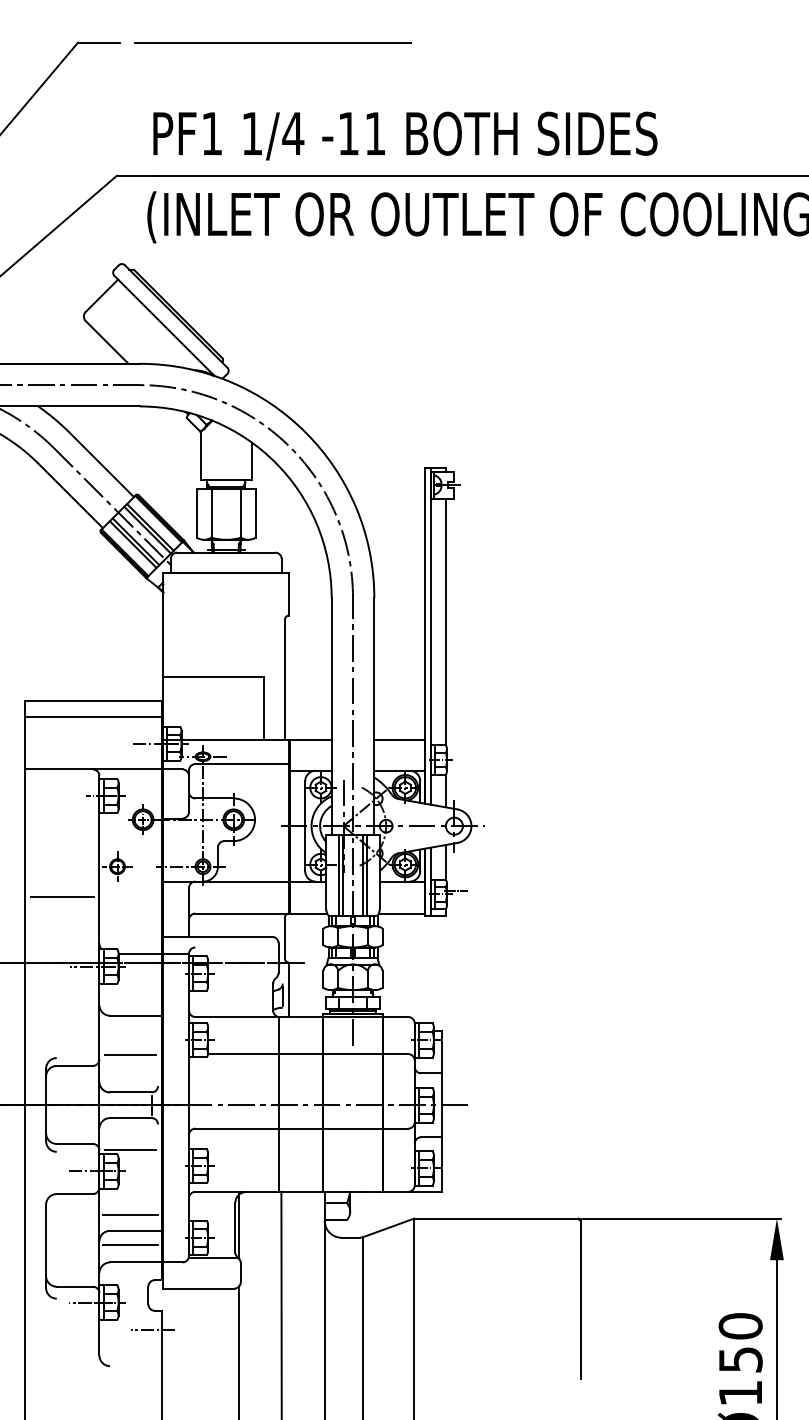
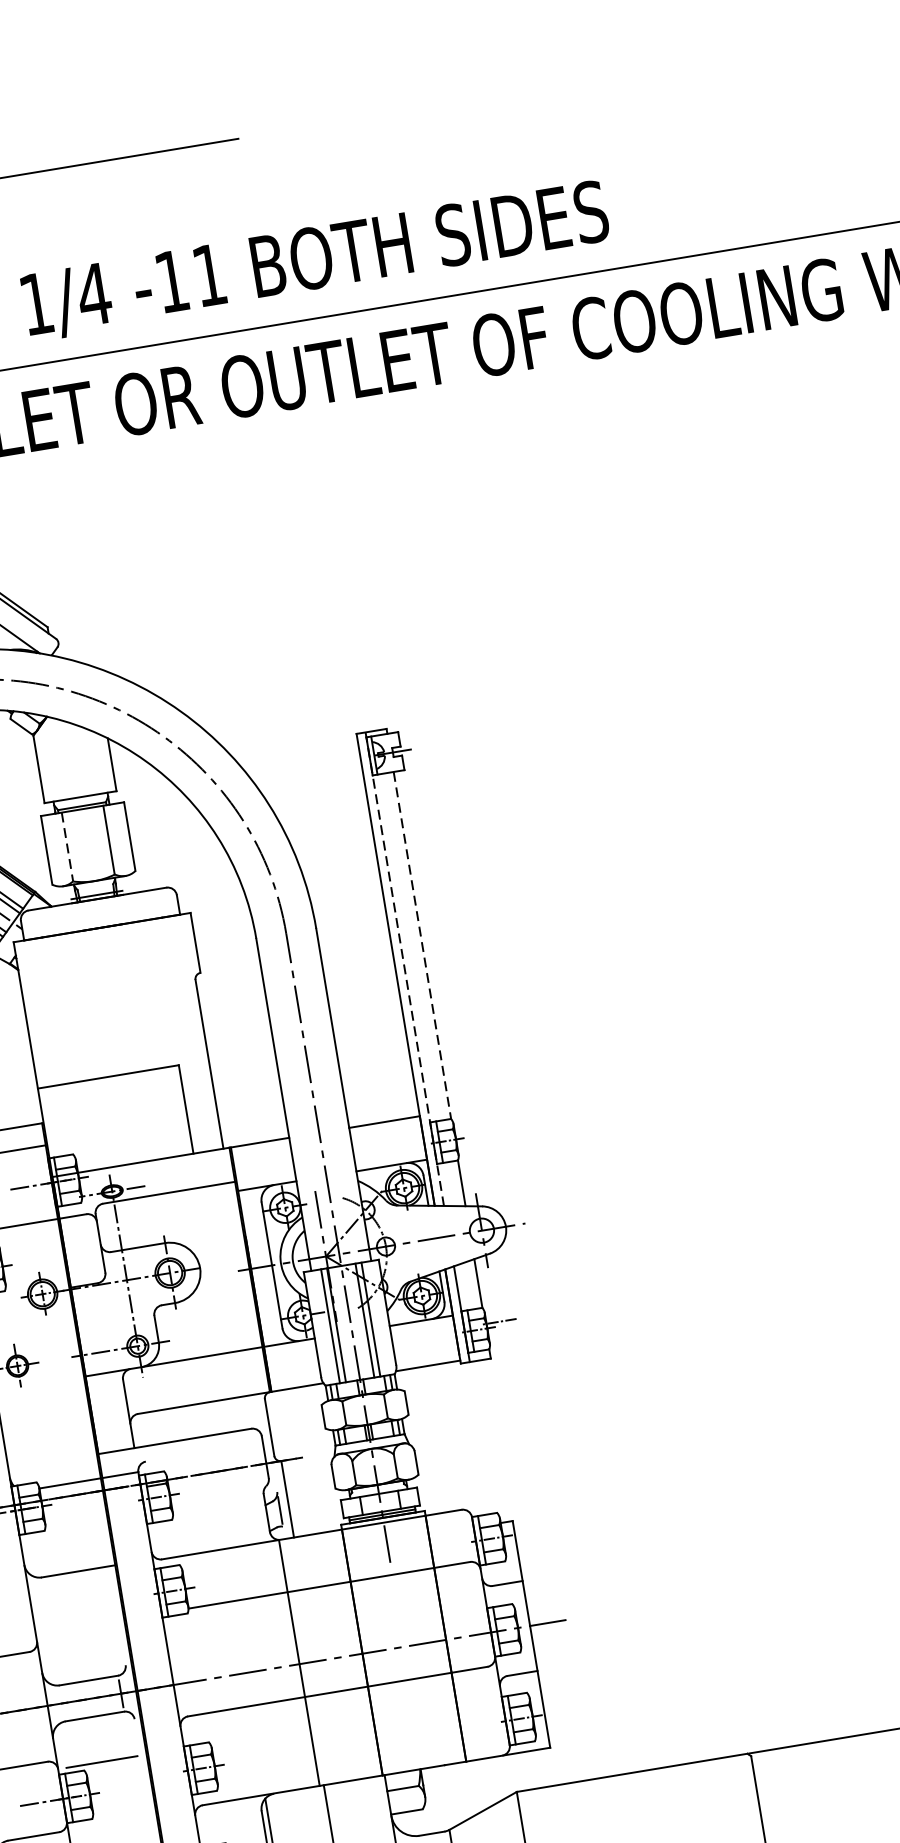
line: (211, 513) -> (67, 847), solid -> dashed
line: (445, 622) -> (422, 946), solid -> dashed
line: (430, 636) -> (404, 969), solid -> dashed
line: (130, 1055) -> (79, 1628), removed

